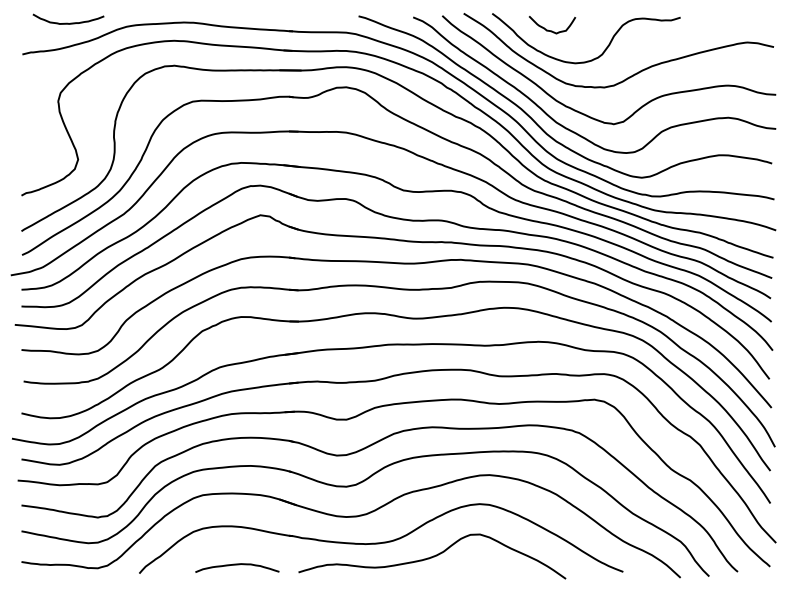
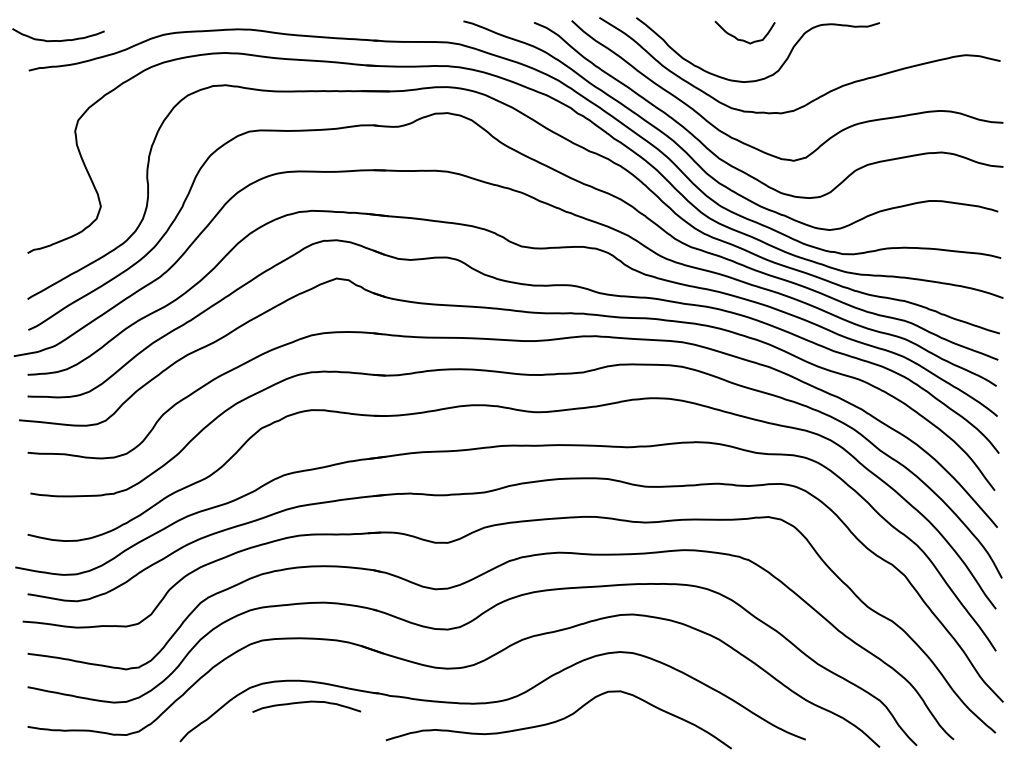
curve: (68, 23) -> (58, 40), moved
curve: (551, 30) -> (743, 39), moved
curve: (235, 565) -> (304, 703), moved

